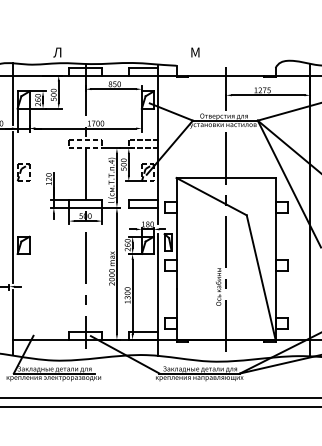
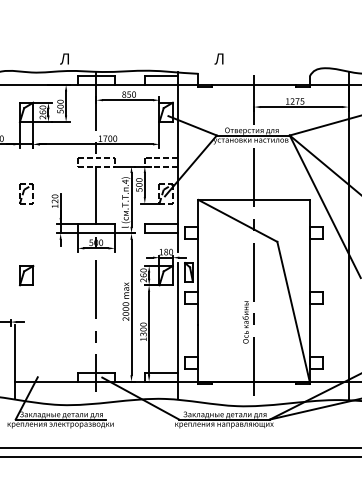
text: (195, 52) -> (219, 58), М -> Л
line: (12, 93) -> (14, 105), removed
line: (12, 207) -> (14, 233), removed

